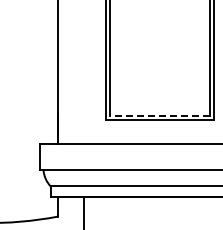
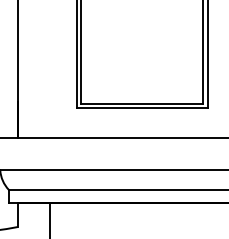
line: (159, 115) -> (141, 103), dashed -> solid

